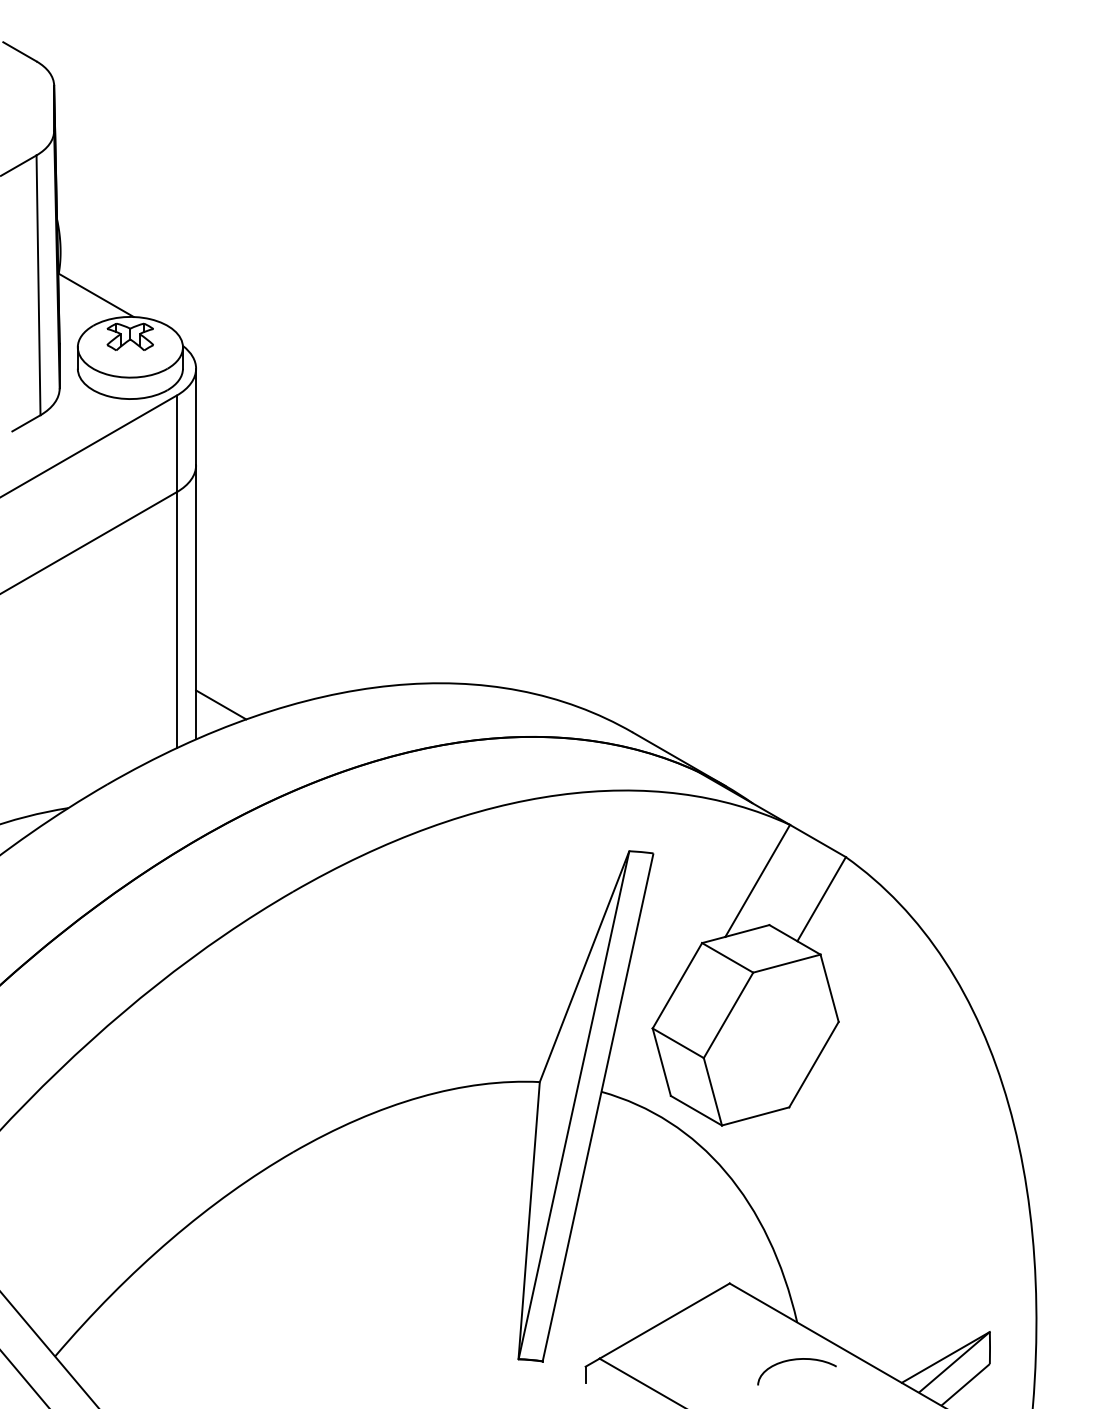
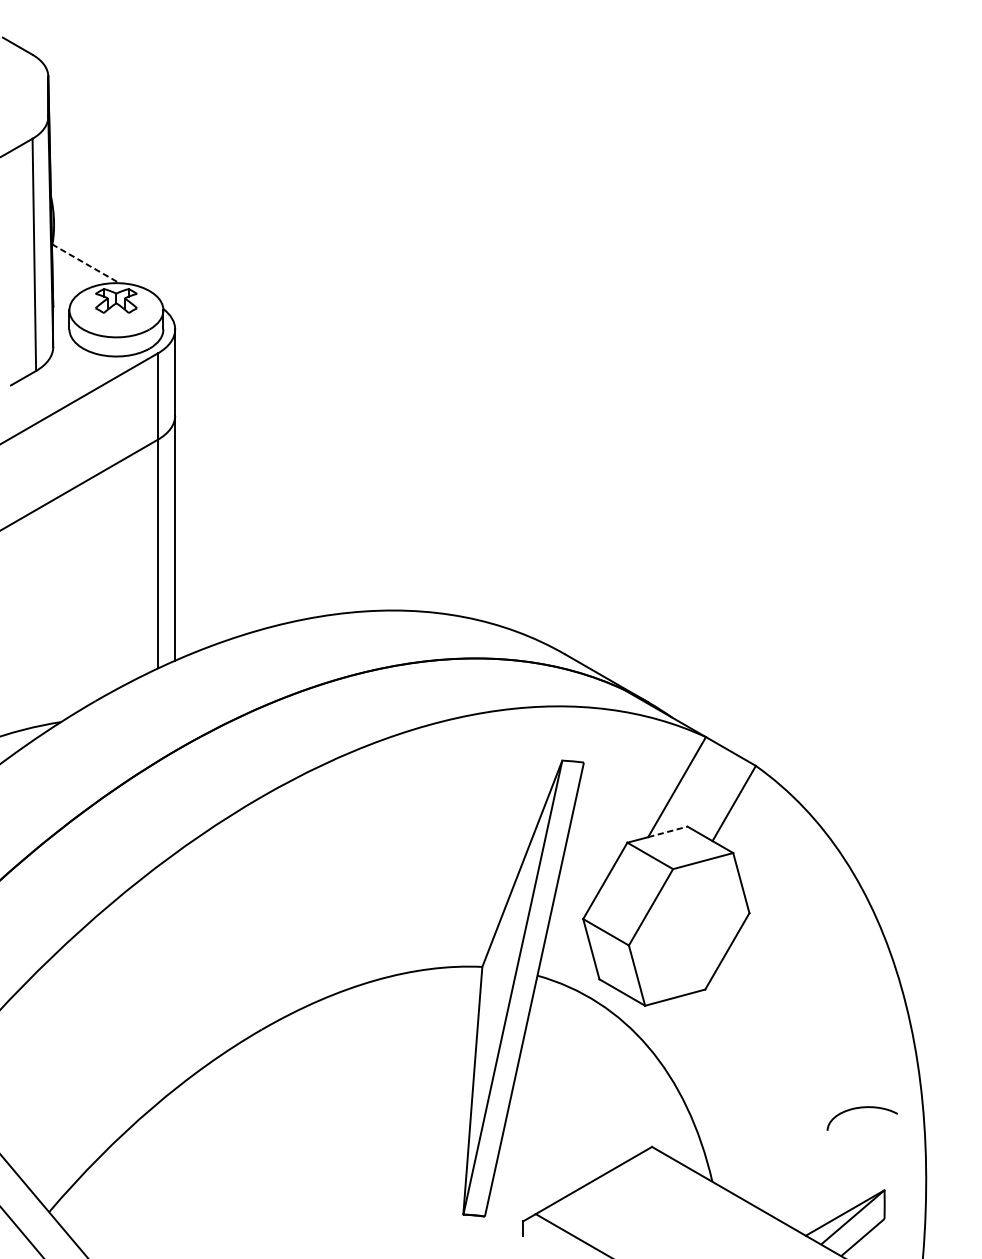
line: (95, 295) -> (85, 263), solid -> dashed
line: (221, 704) -> (197, 629), removed
line: (747, 930) -> (667, 831), solid -> dashed
curve: (796, 1360) -> (861, 1108), moved

